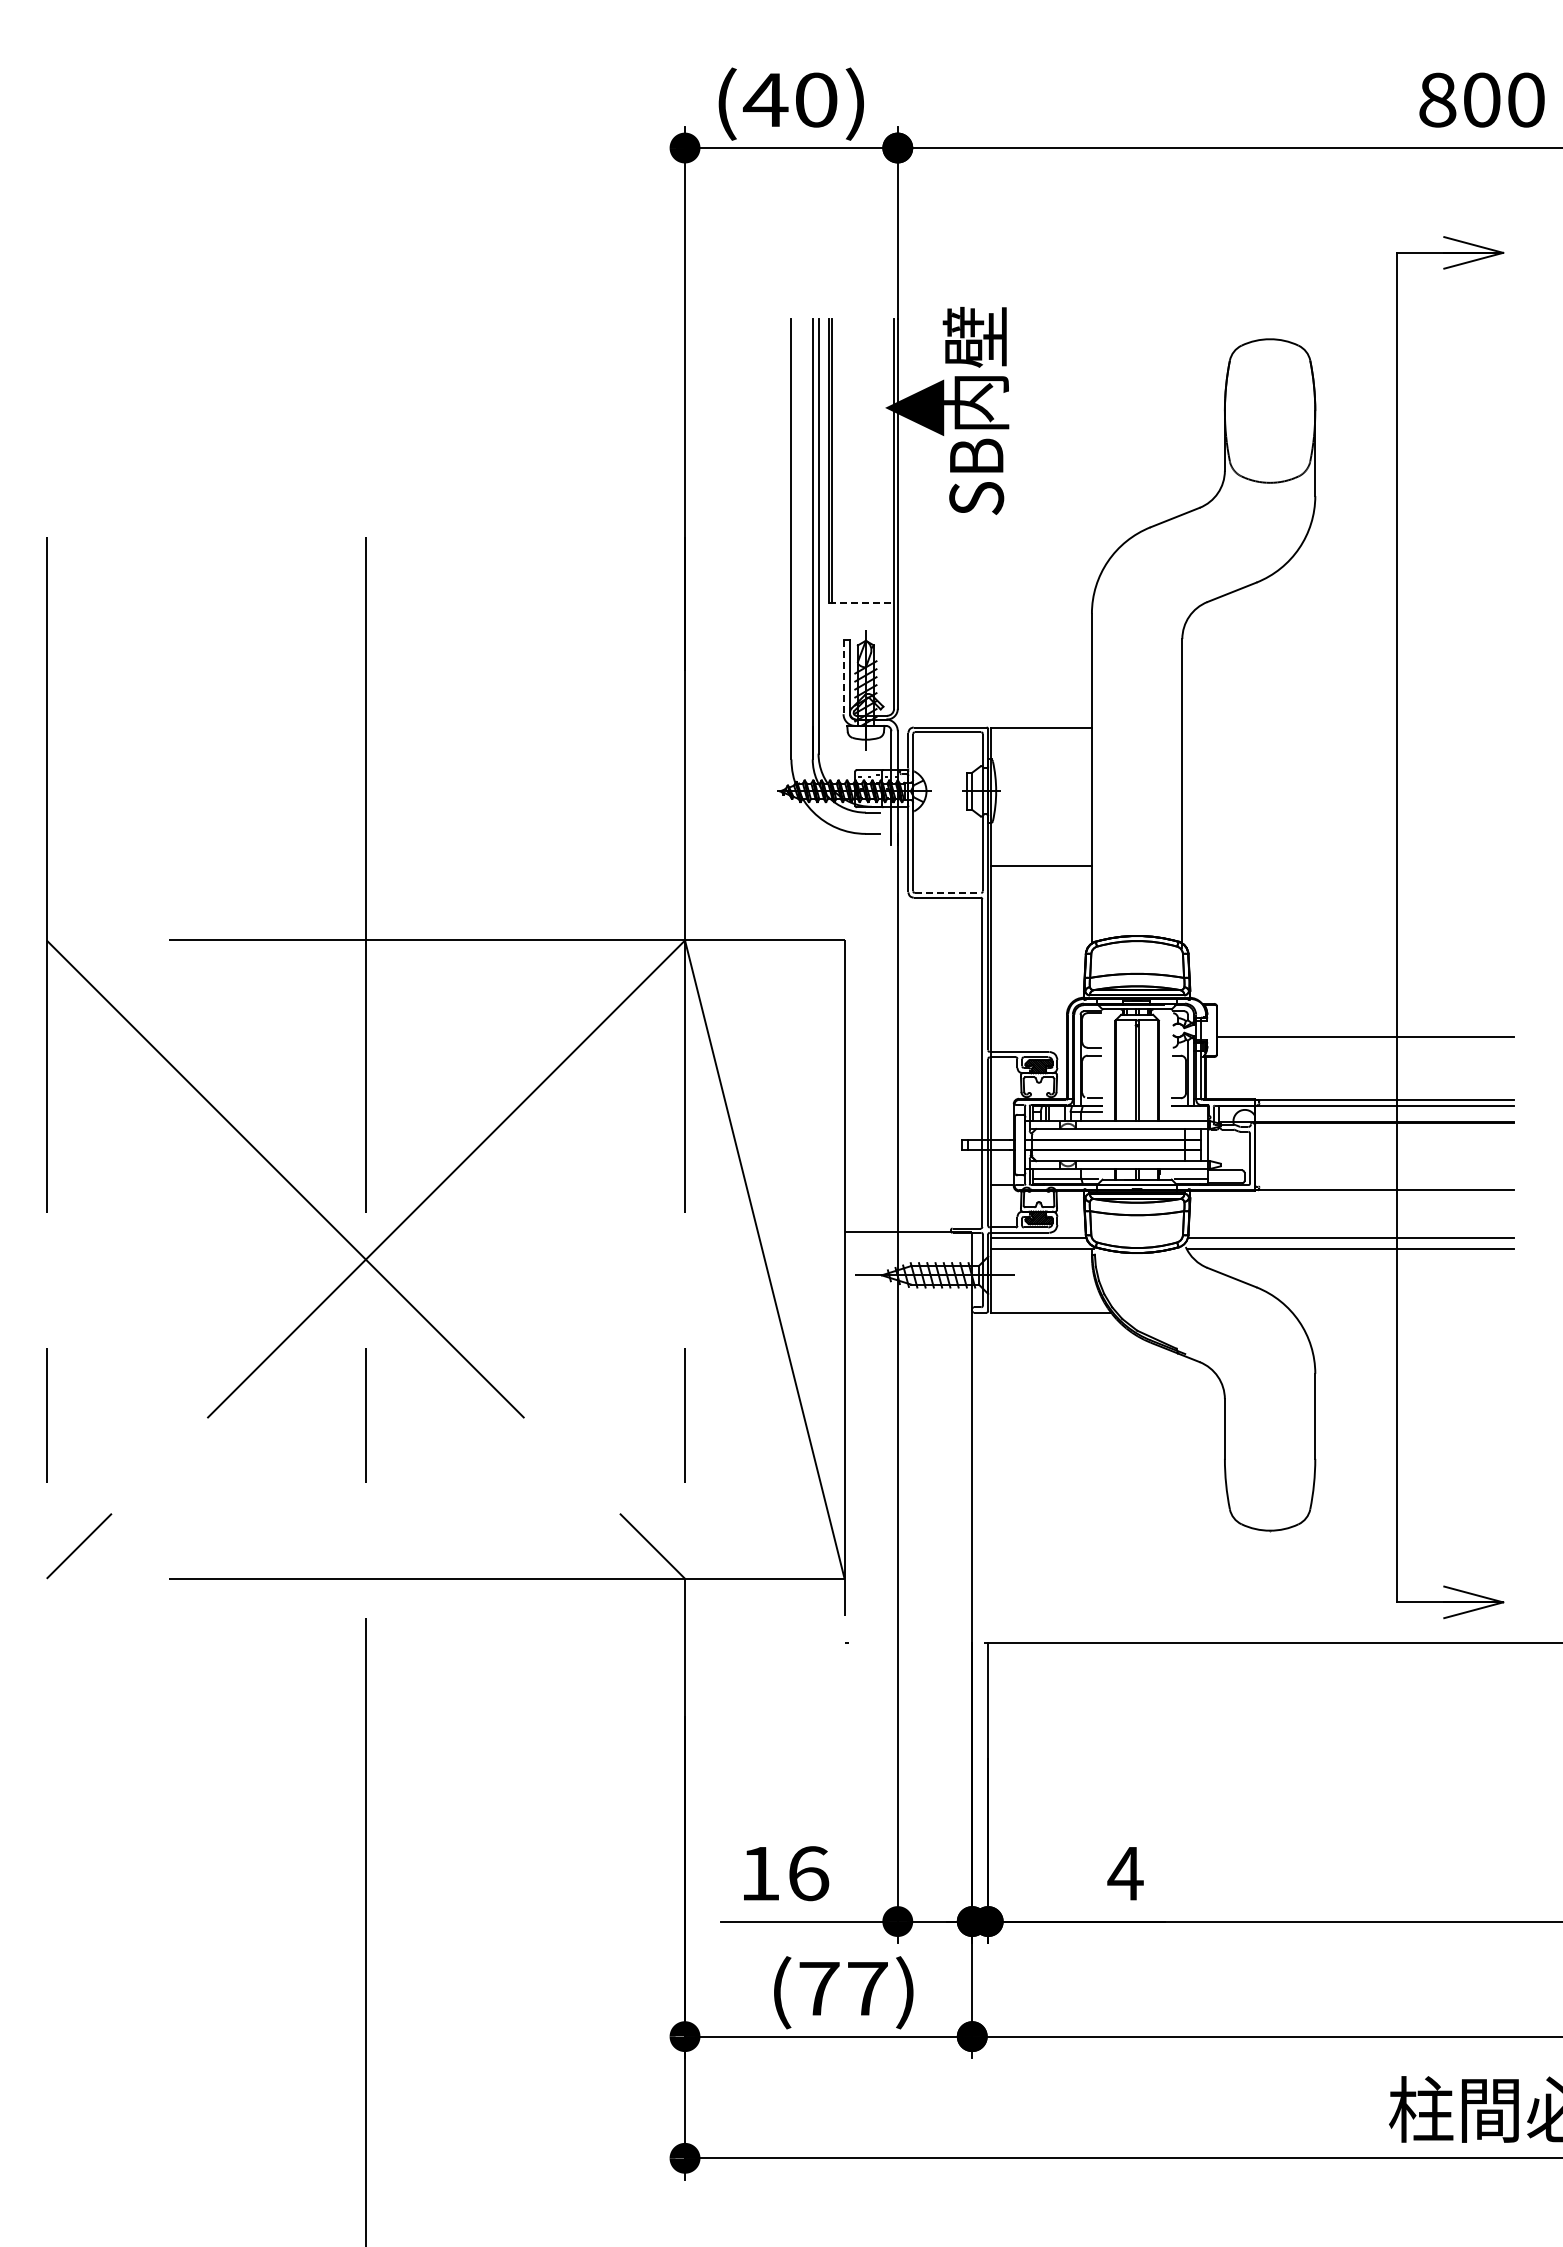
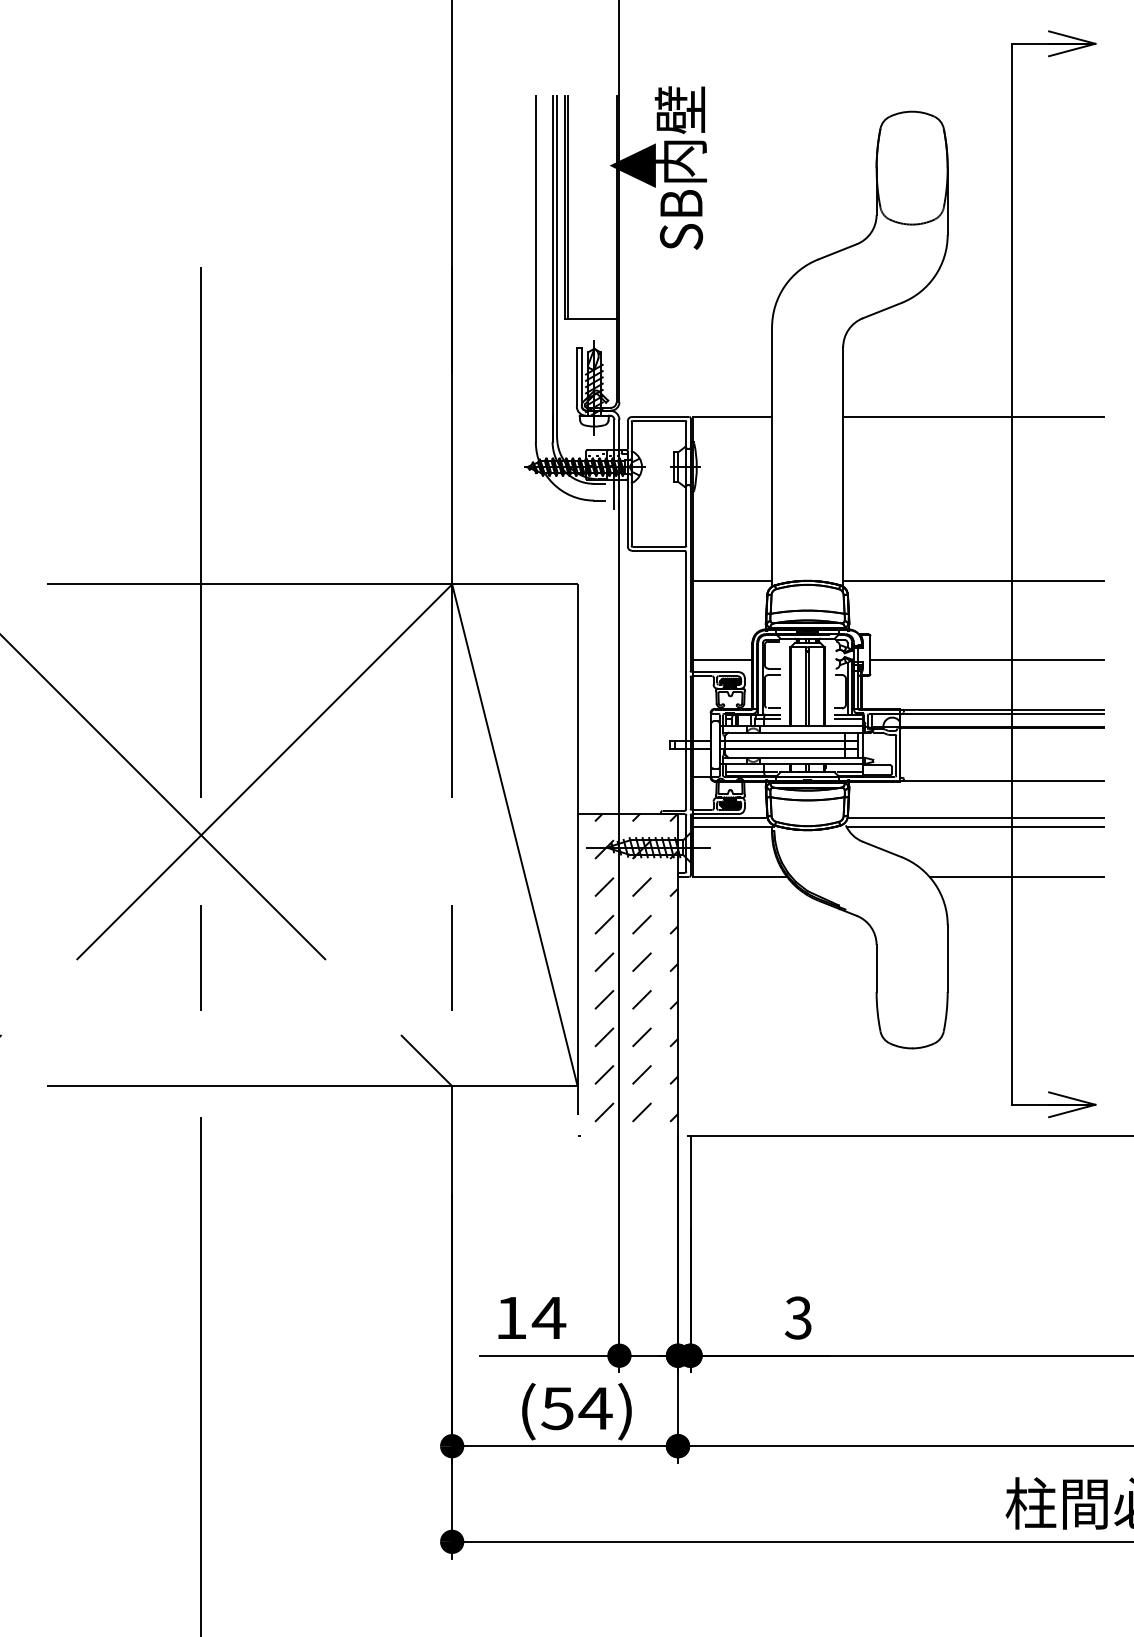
line: (861, 602) -> (590, 318), dashed -> solid
line: (843, 677) -> (576, 377), dashed -> solid
line: (1347, 727) -> (973, 416), added
line: (1040, 866) -> (731, 581), moved
line: (948, 892) -> (659, 546), dashed -> solid
line: (1347, 936) -> (973, 581), added
line: (1028, 1037) -> (722, 660), added
line: (1189, 1111) -> (848, 718), added
line: (1402, 1312) -> (1016, 876), added
hatch: (919, 1428) -> (636, 968), added
text: (808, 1873) -> (549, 1317), 16 -> 14
text: (1125, 1873) -> (798, 1317), 4 -> 3
text: (843, 1989) -> (576, 1409), (77) -> (54)

